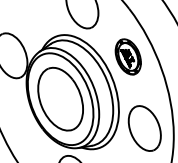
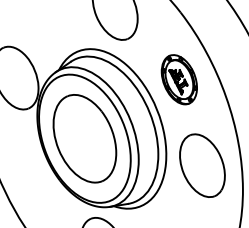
part: (144, 128) -> (202, 165), moved

